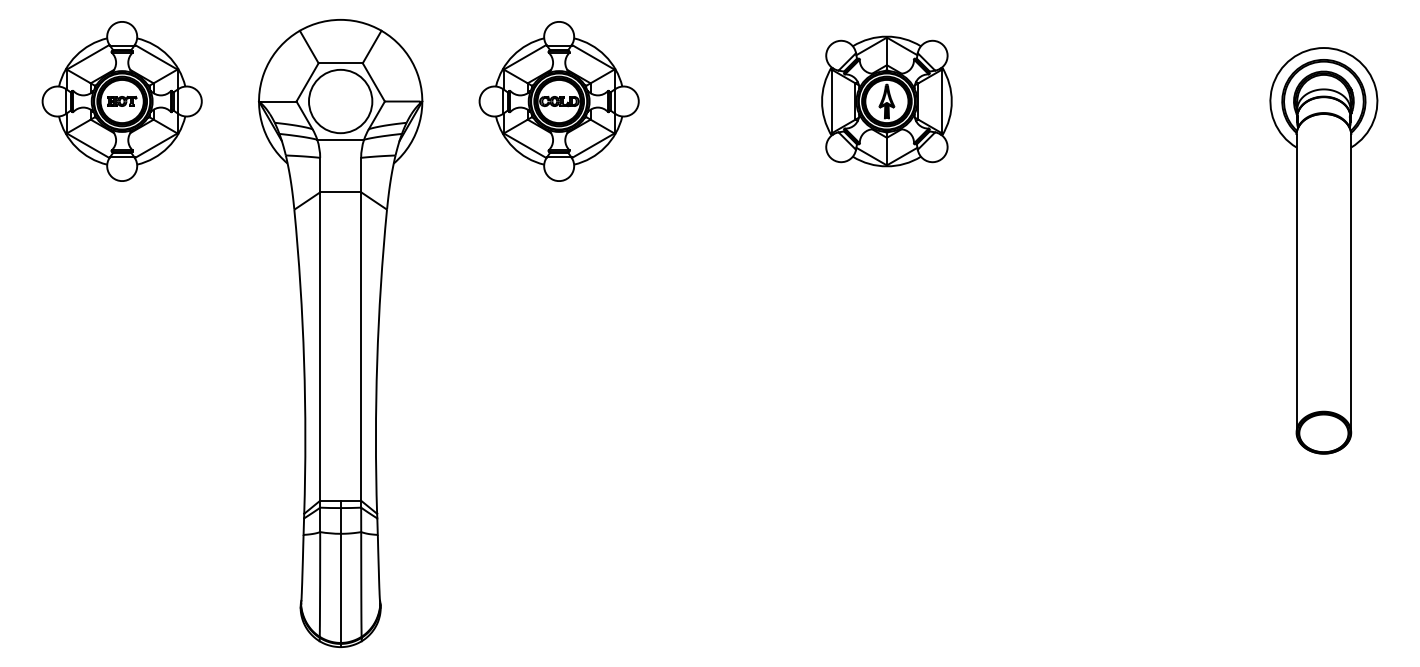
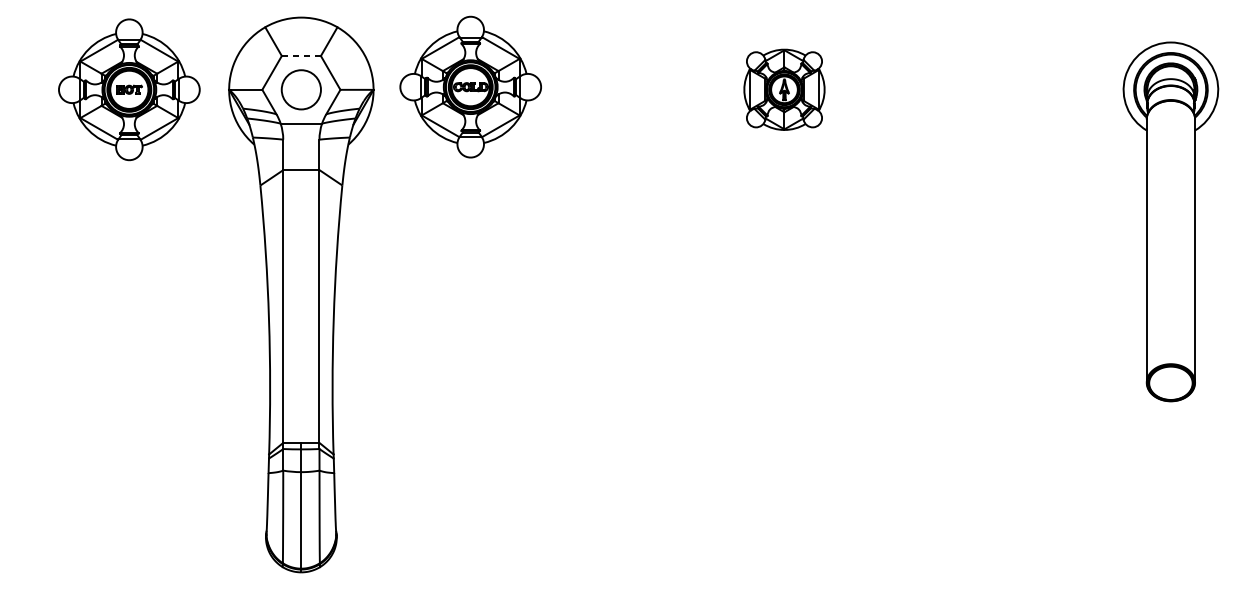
line: (340, 63) -> (301, 56), solid -> dashed
part: (121, 101) -> (128, 89), moved
circle: (340, 101) -> (301, 89), size x0.7
part: (558, 101) -> (470, 87), moved
part: (886, 101) -> (784, 89), size x0.7

